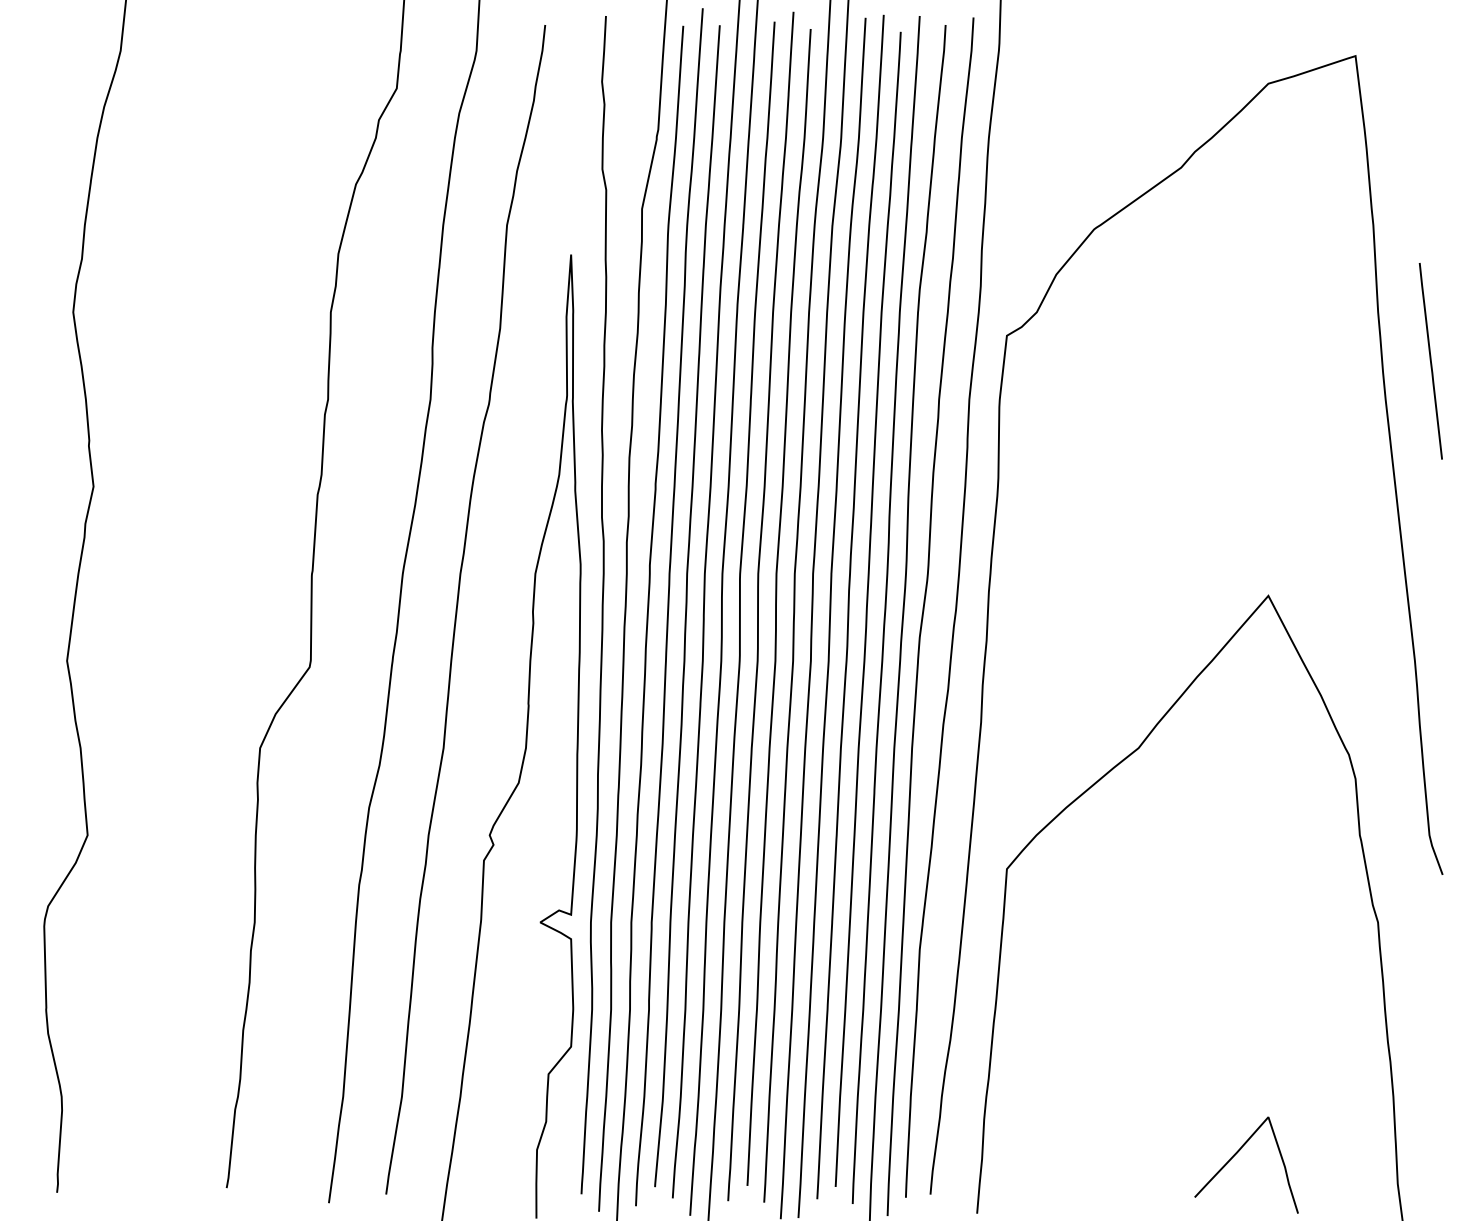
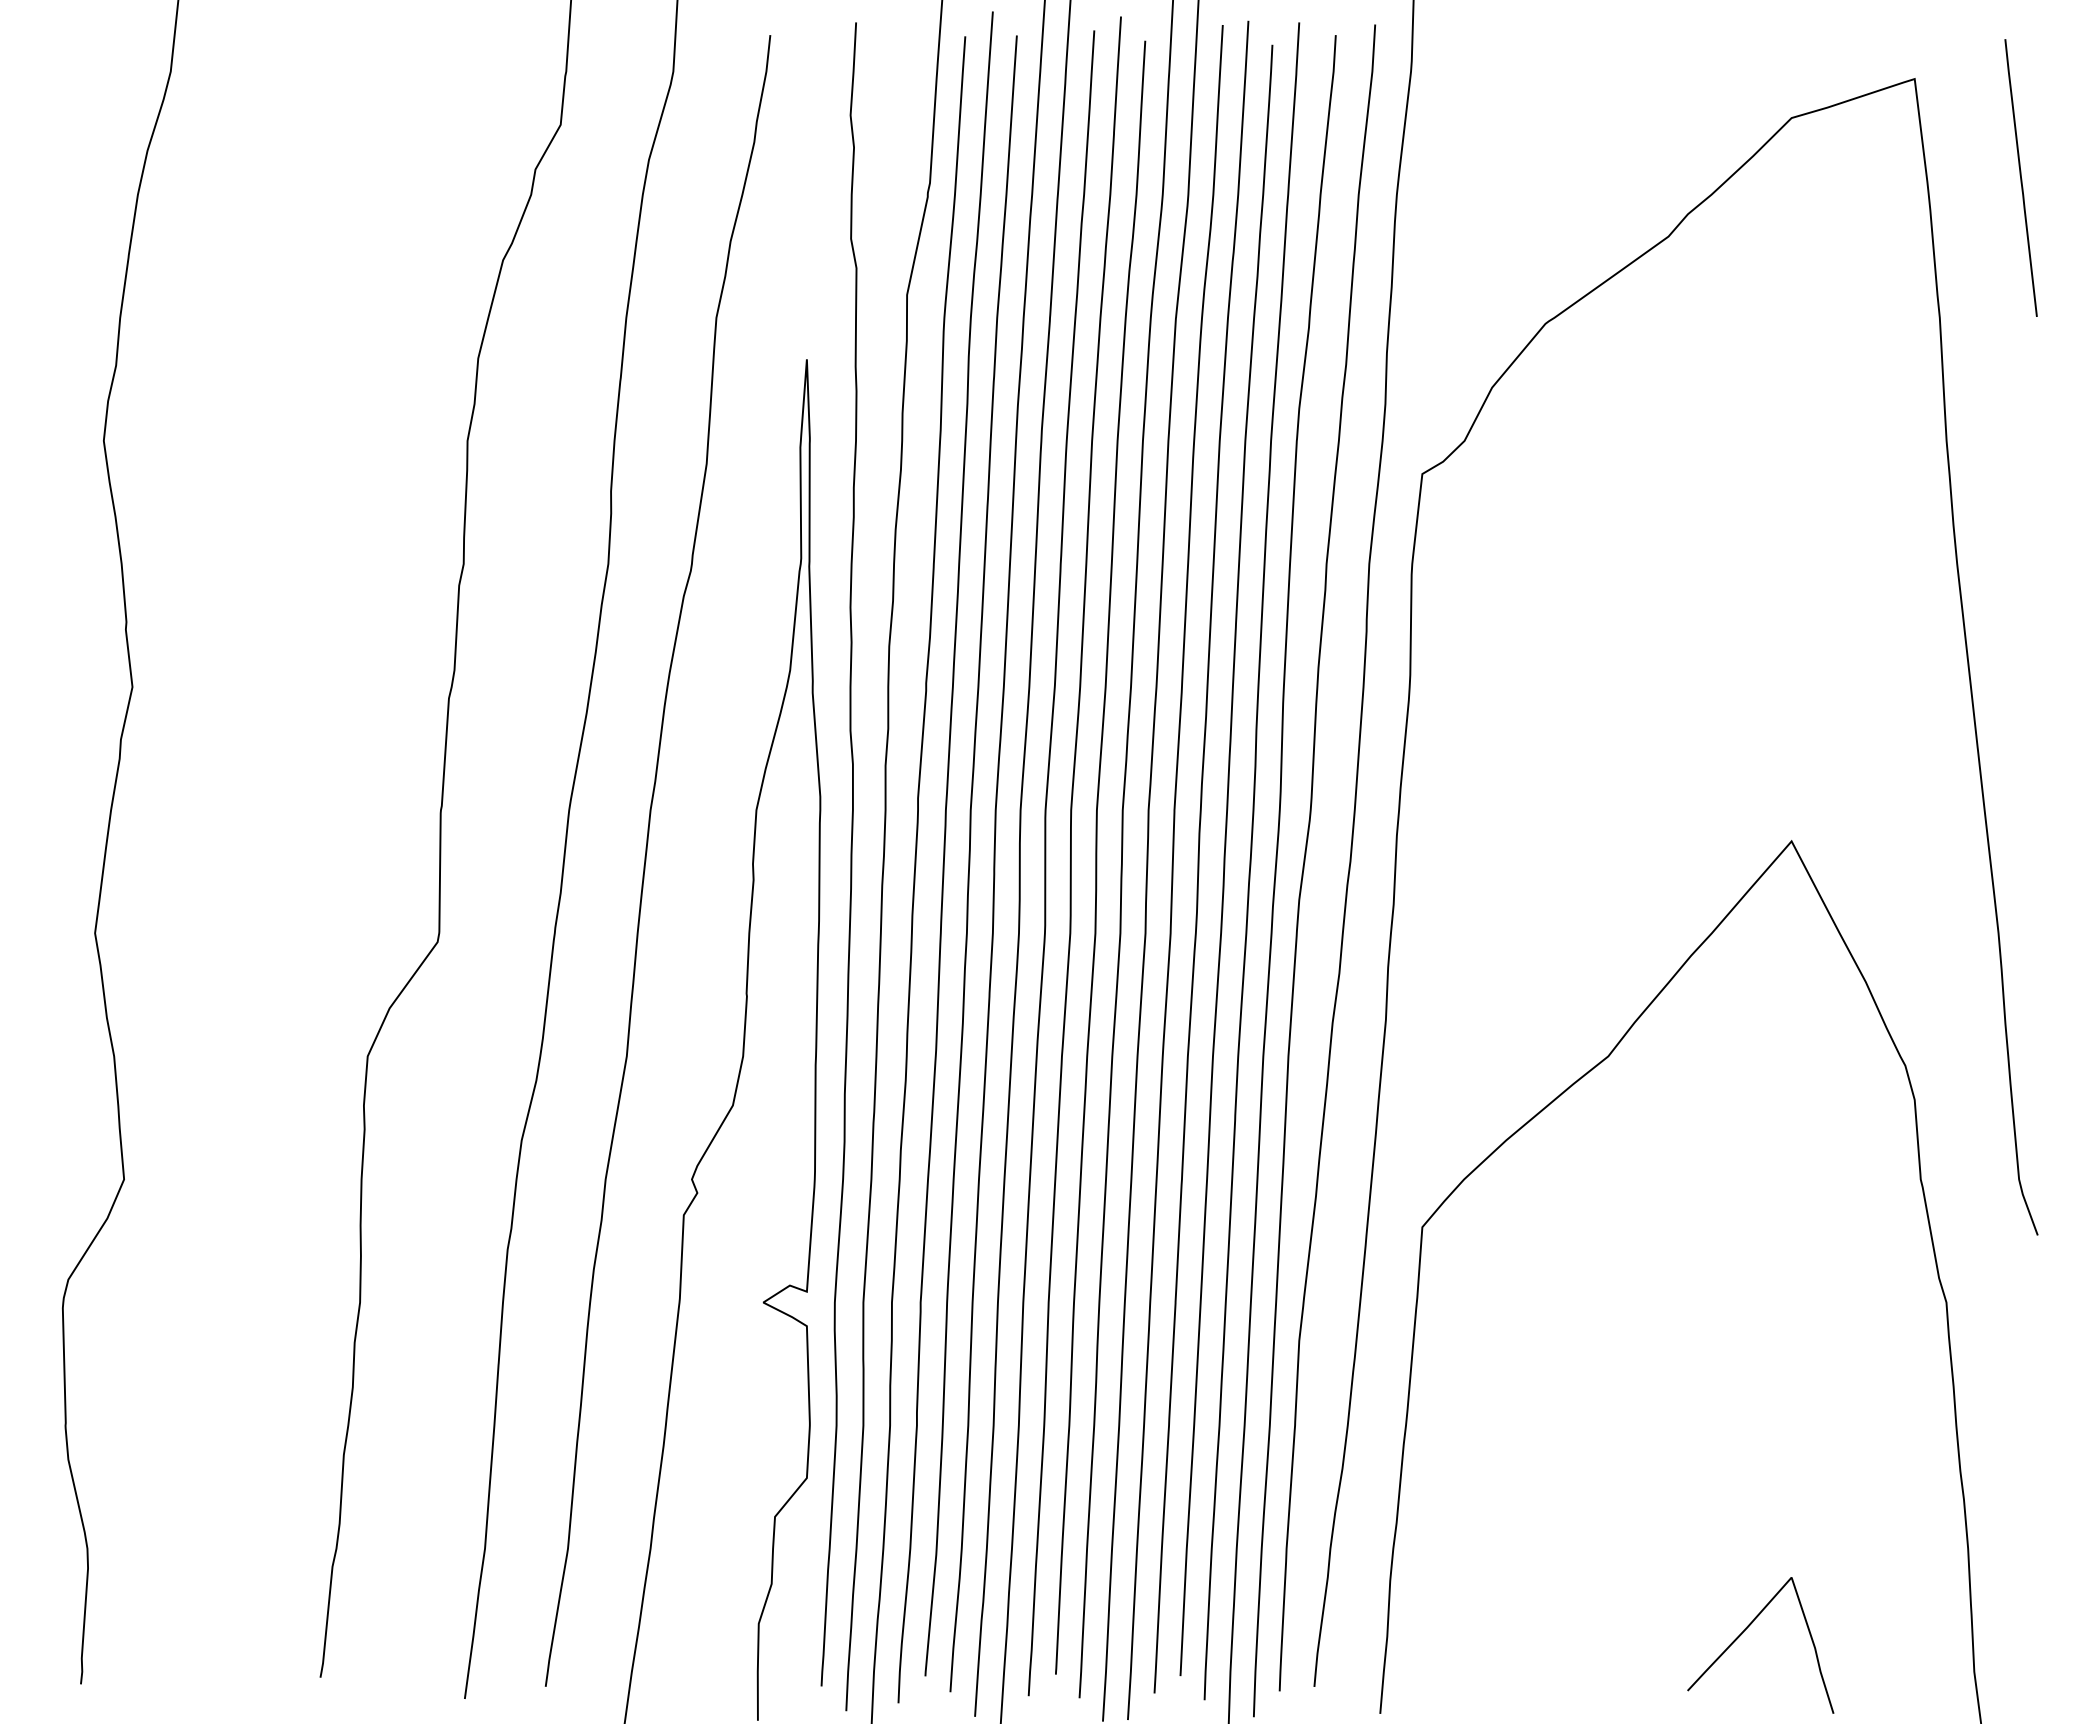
line: (1430, 360) -> (2020, 177), moved

